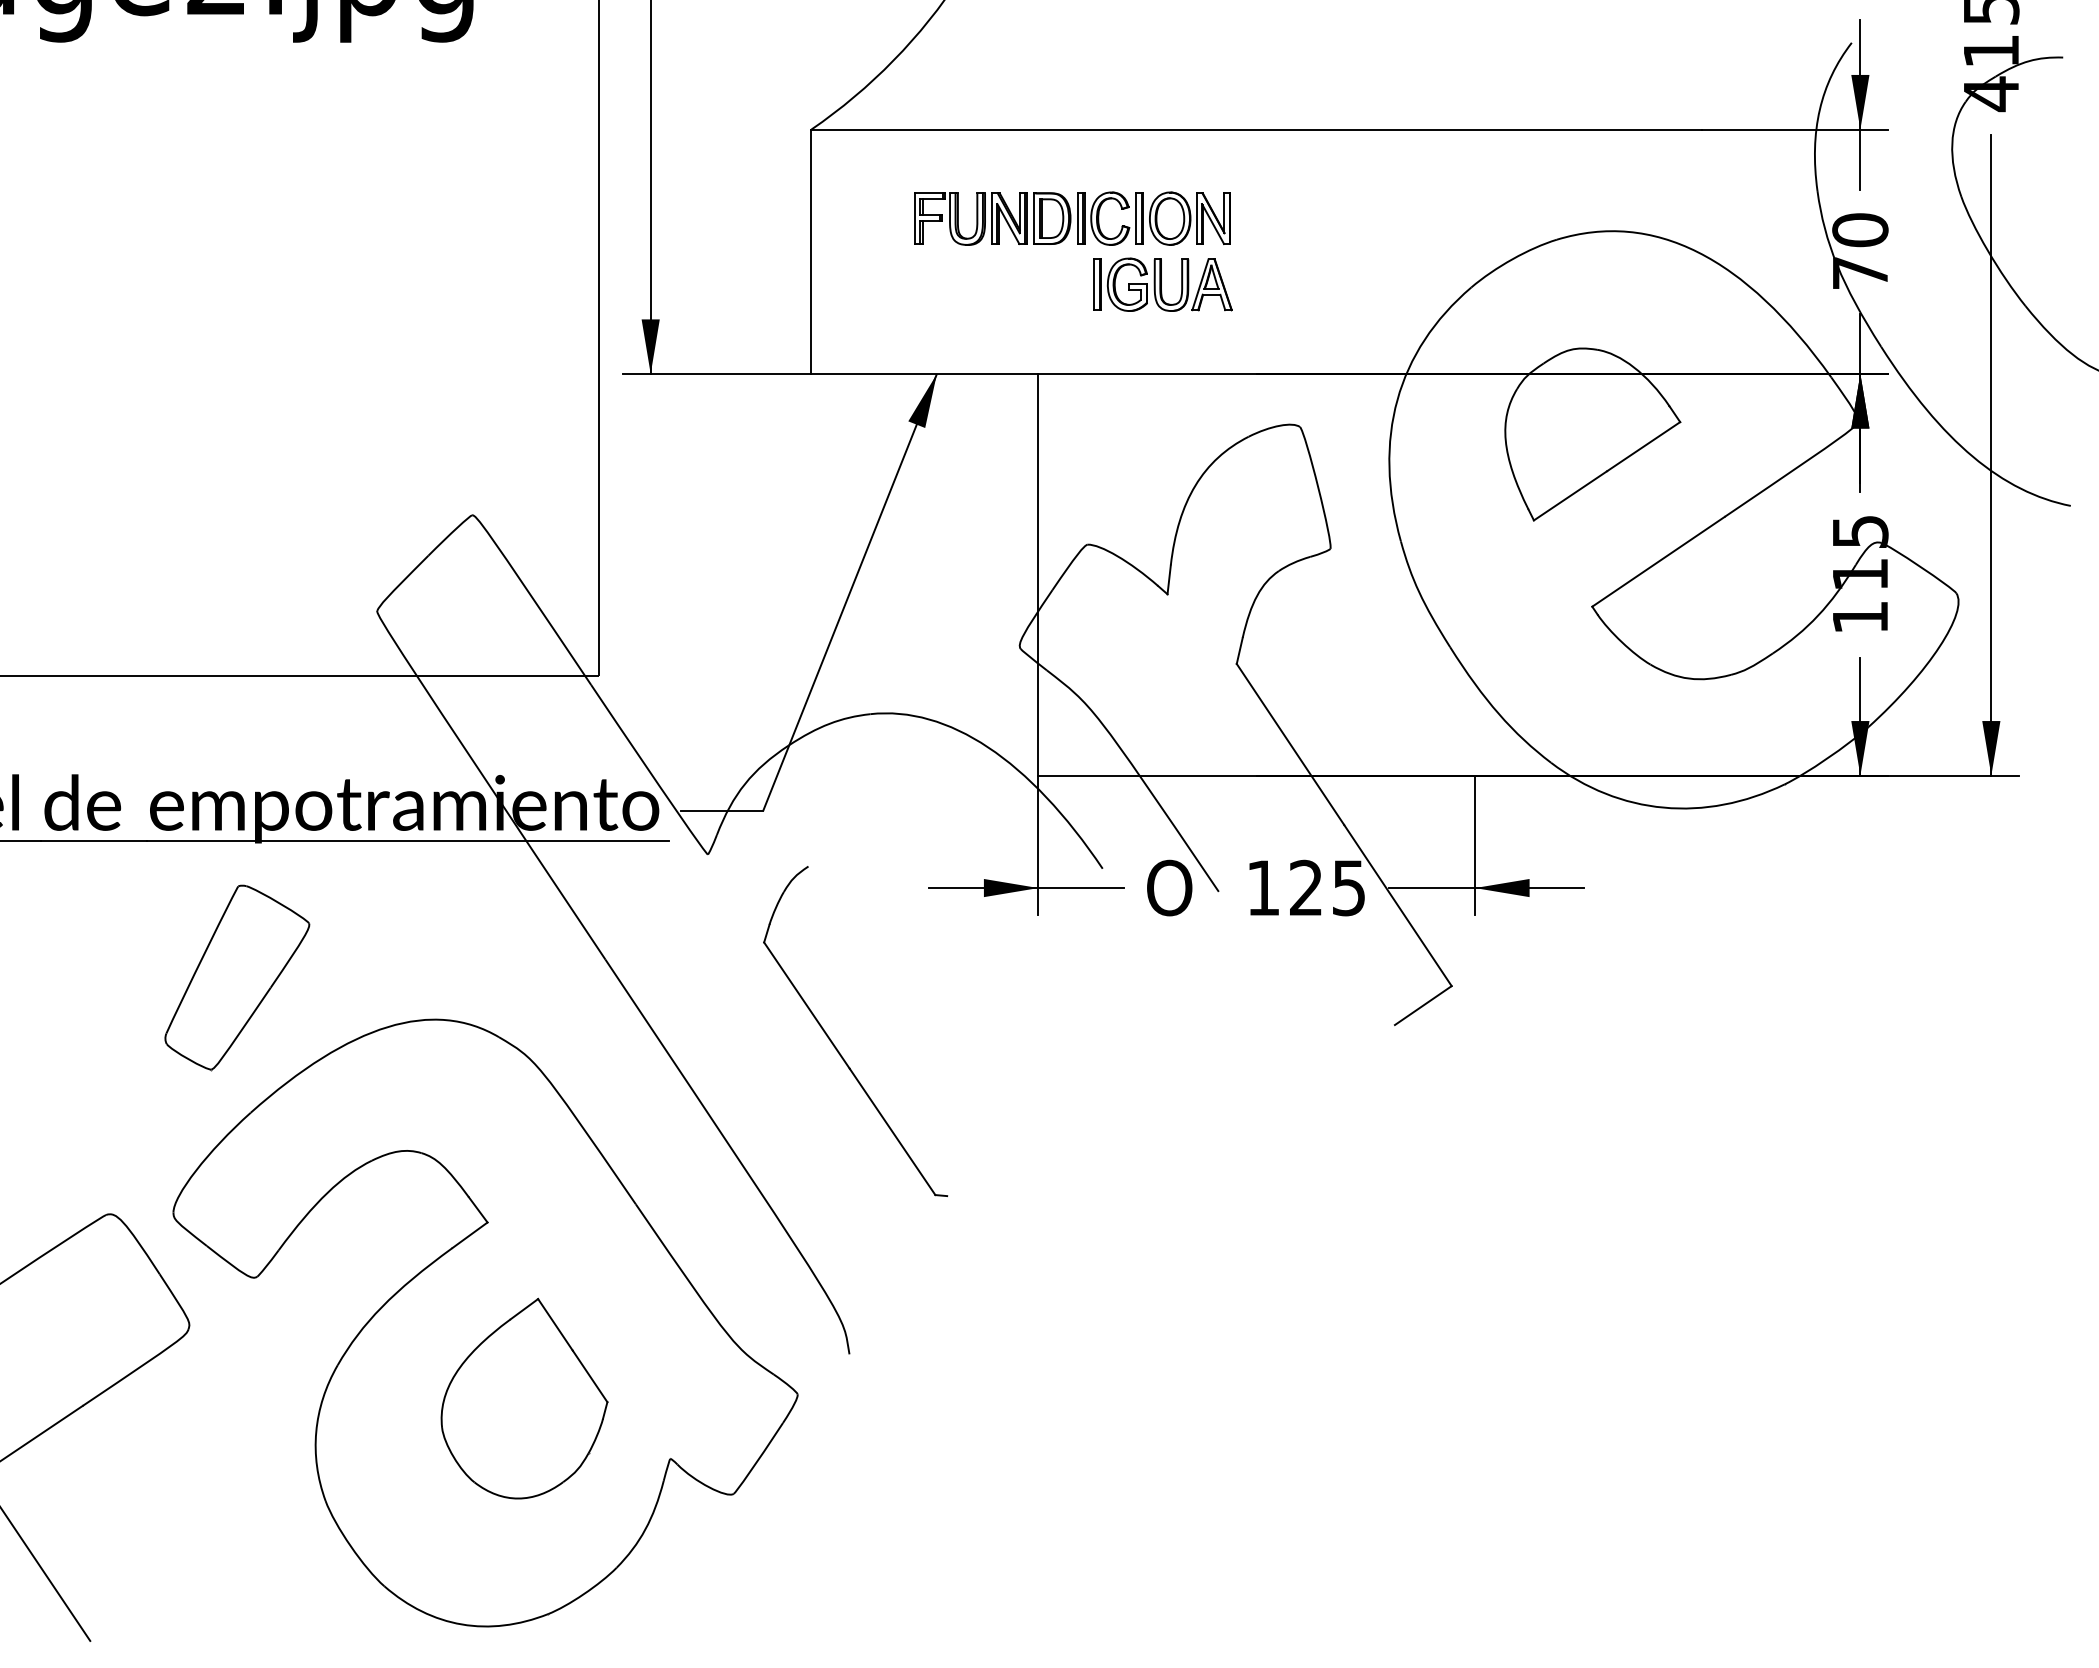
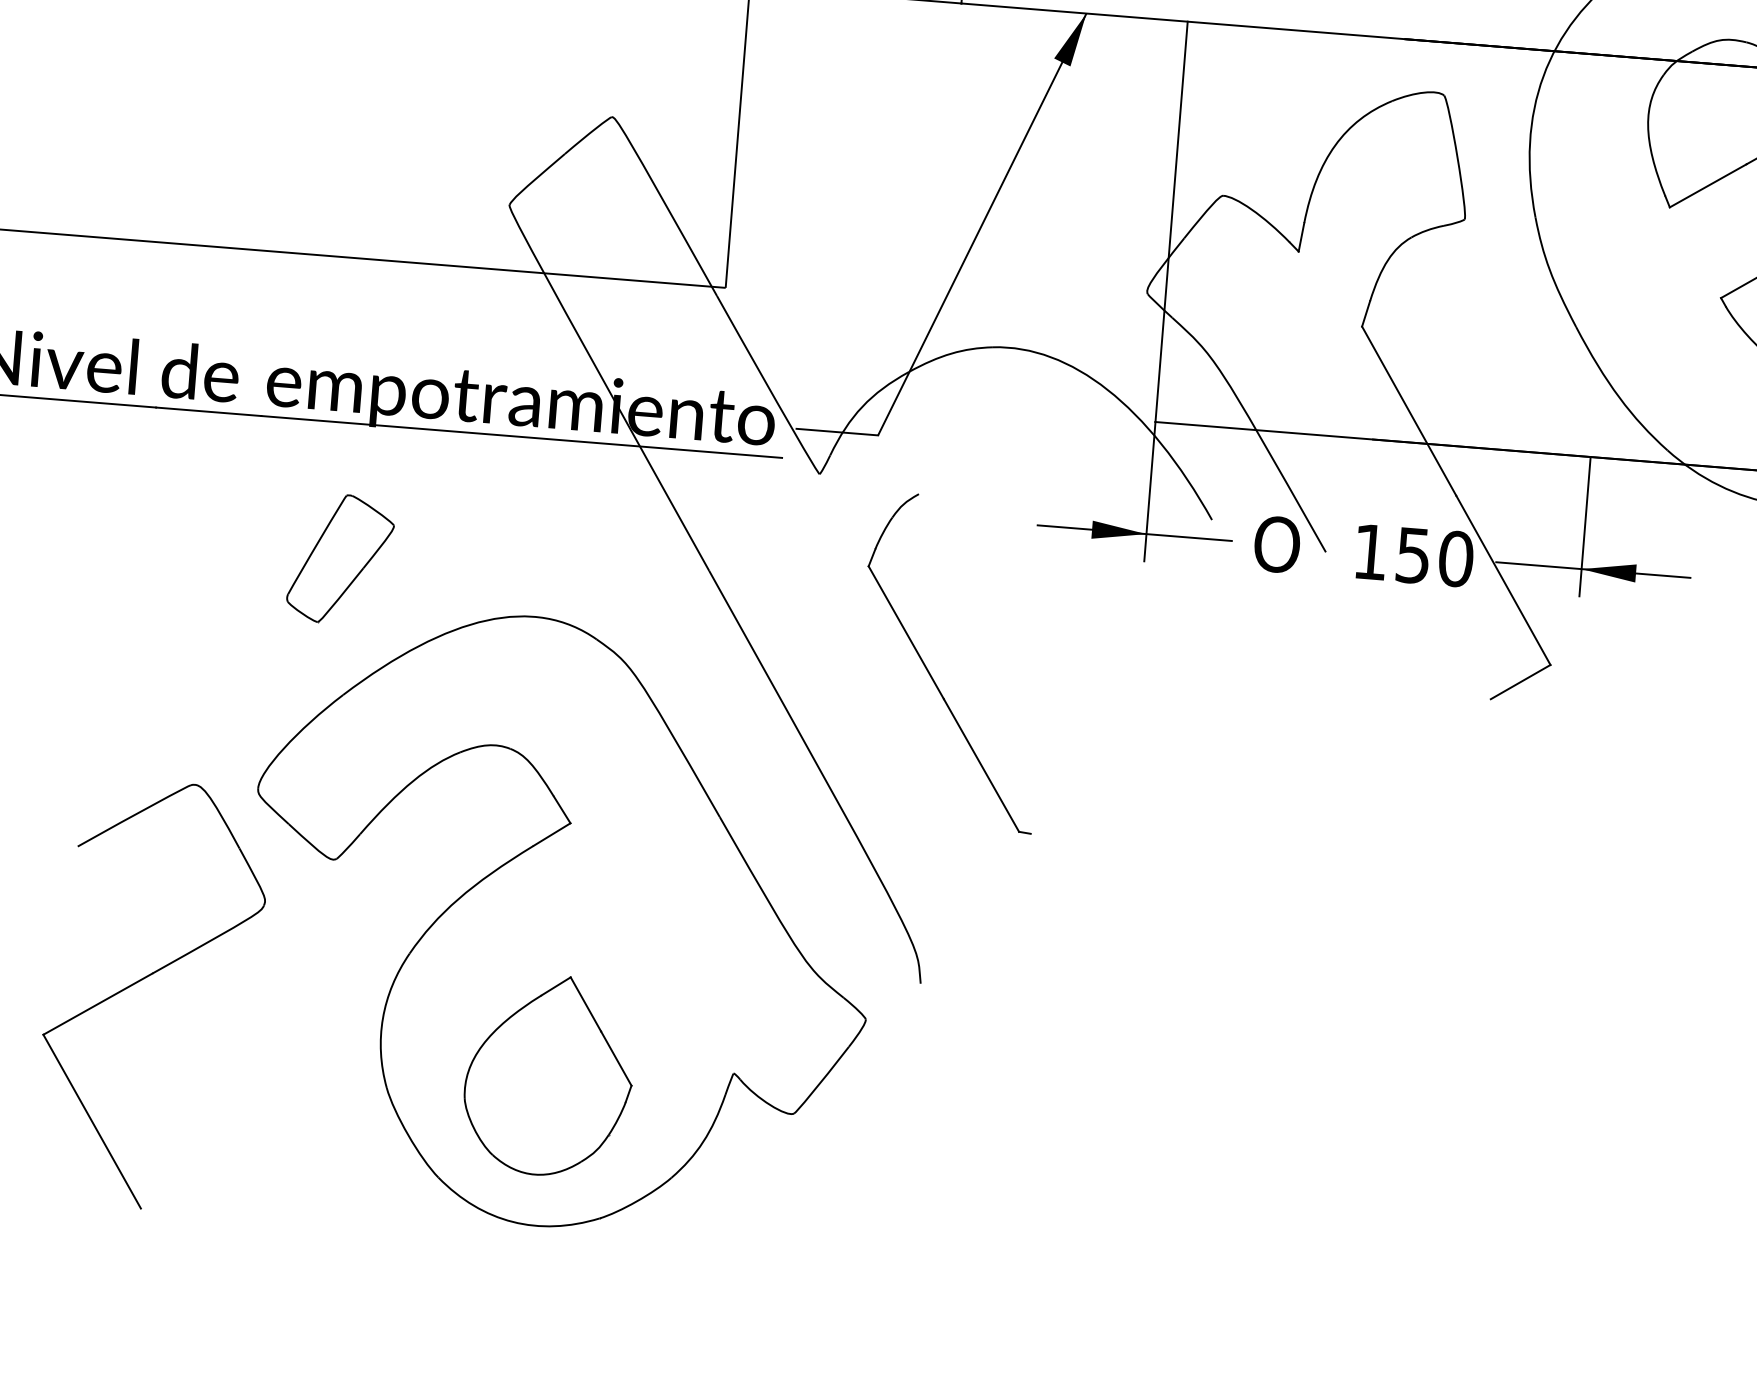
text: (1328, 887) -> (1435, 556), 125 -> 150
part: (237, 977) -> (340, 559), size x0.7
part: (524, 1398) -> (549, 1075), moved

